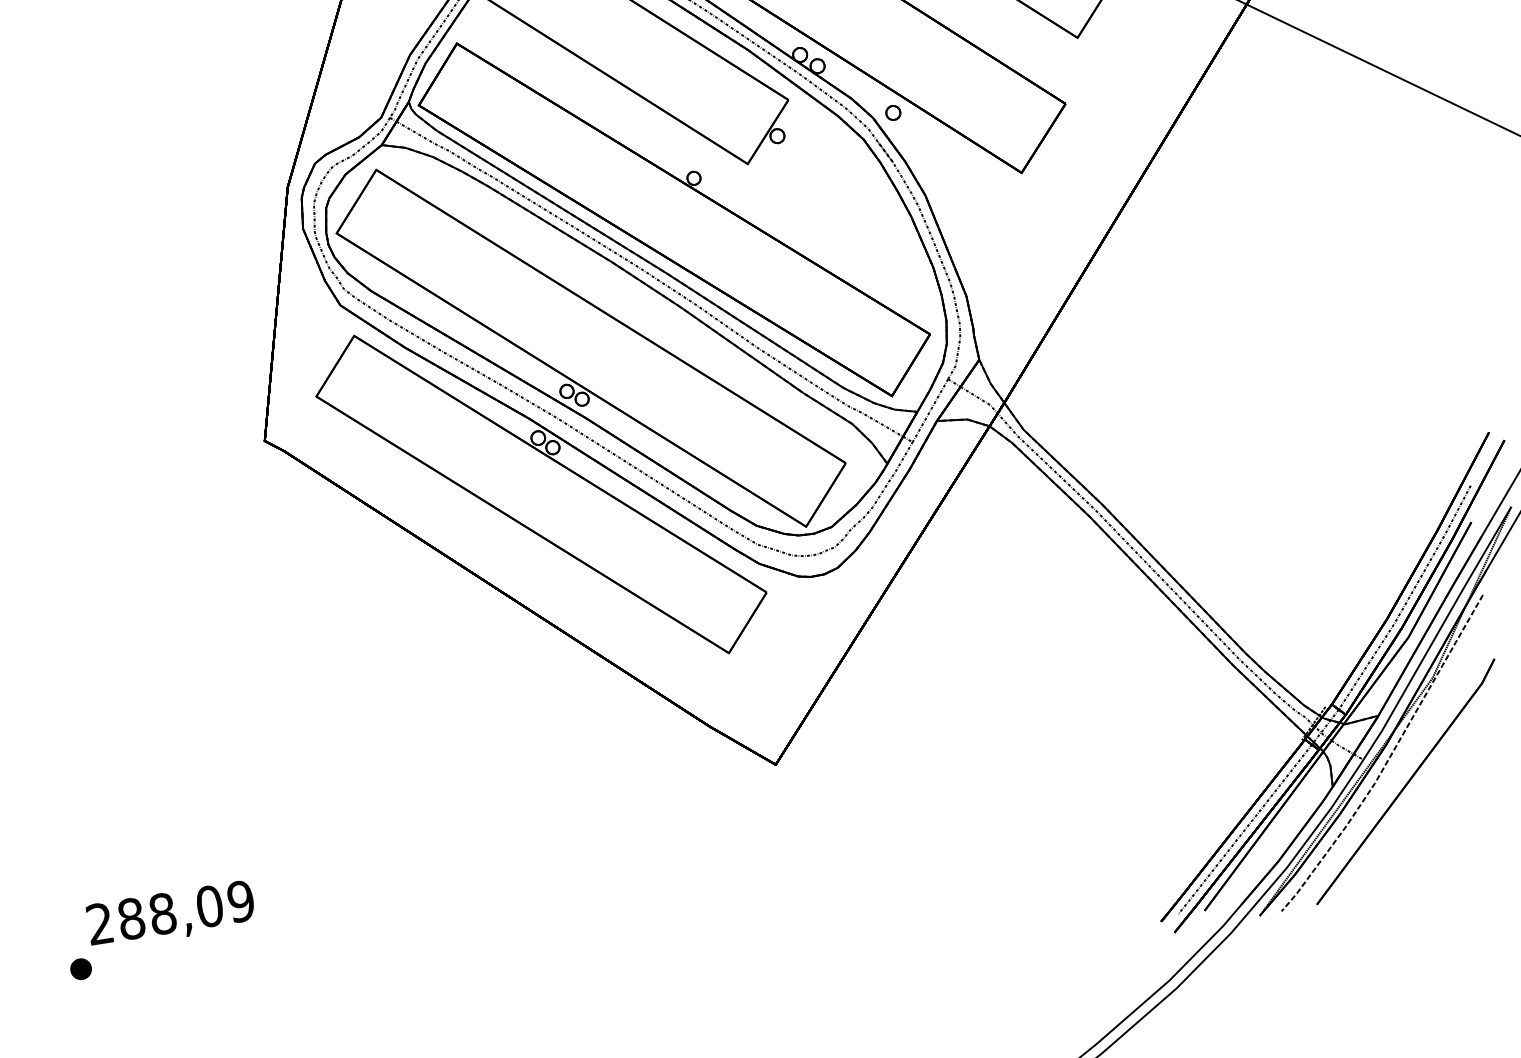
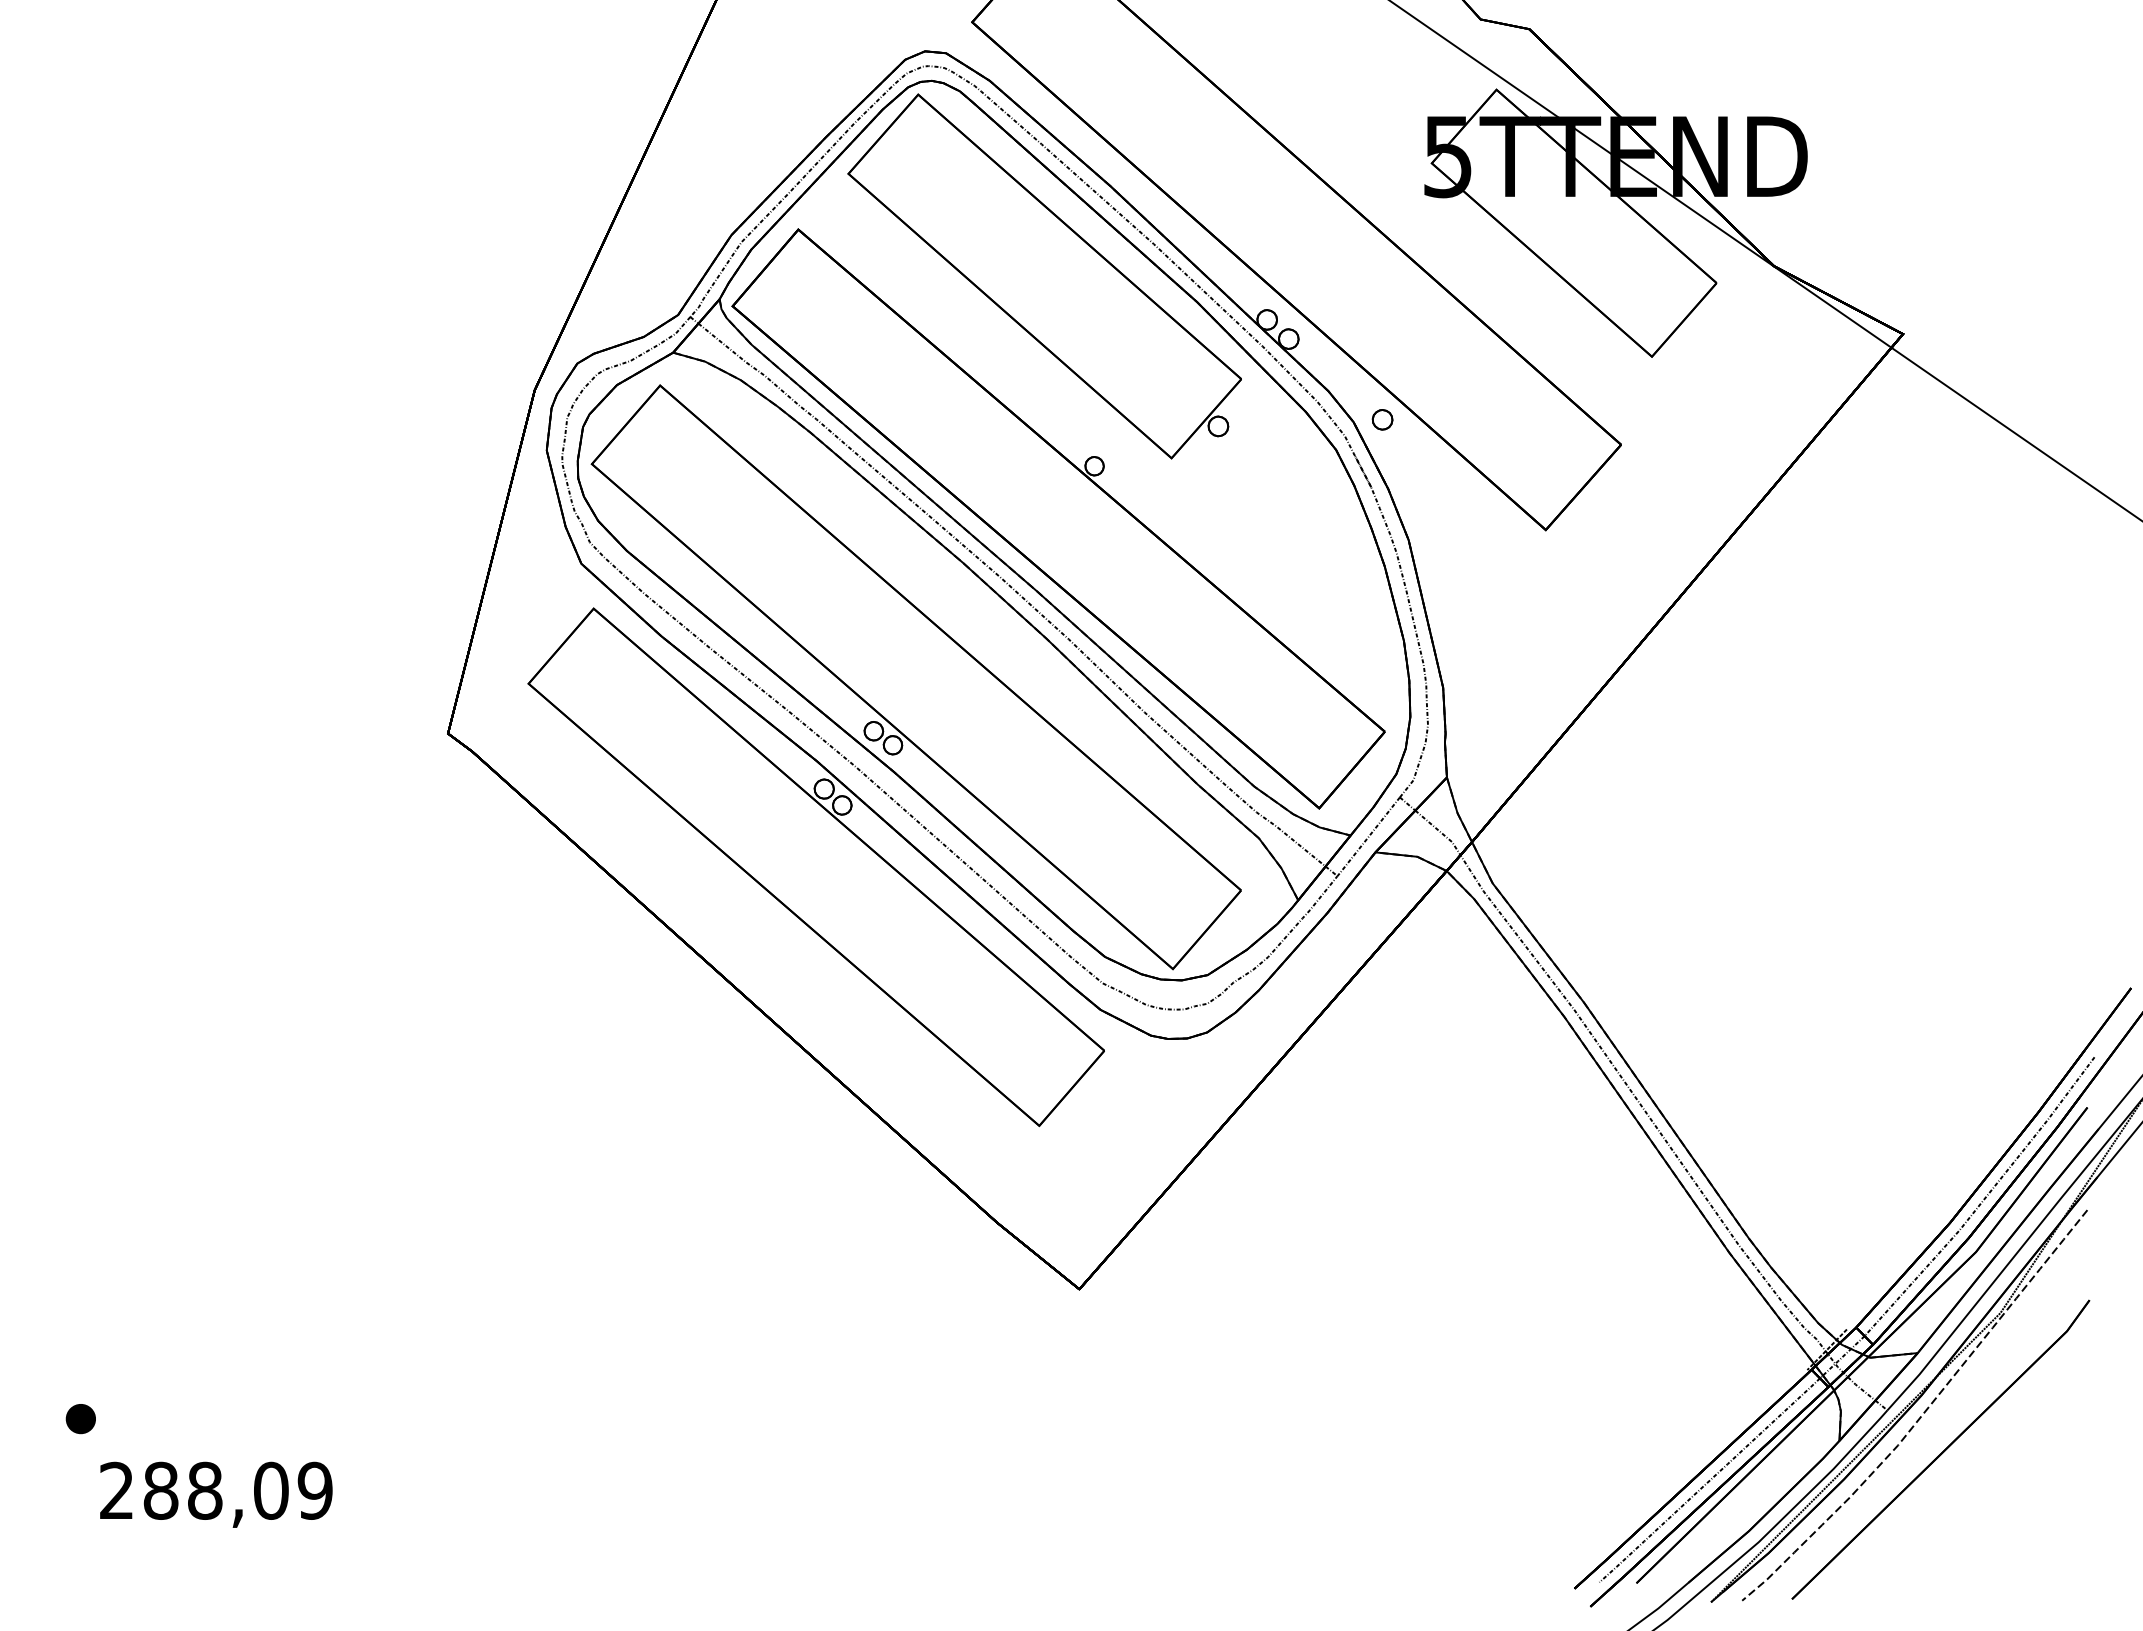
text: (171, 915) -> (216, 1494), moved

